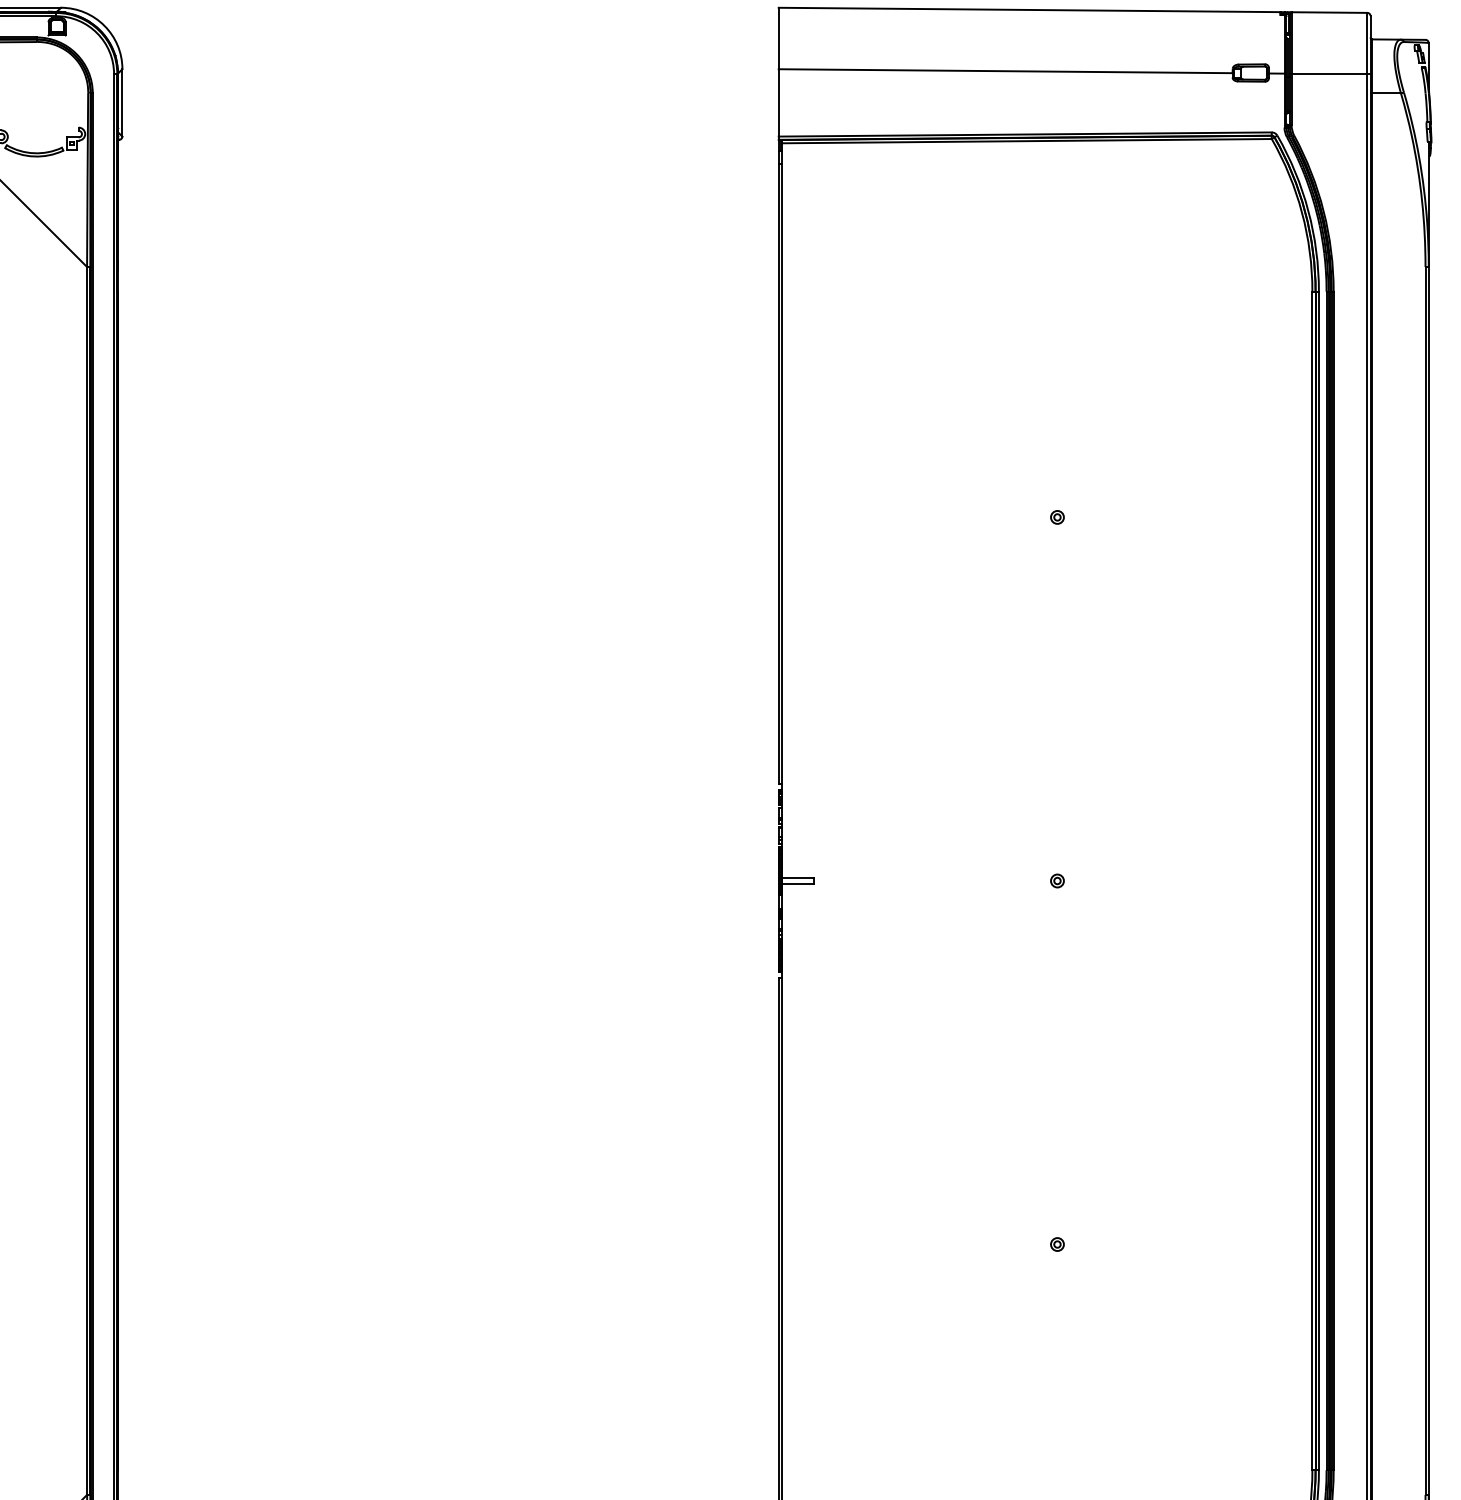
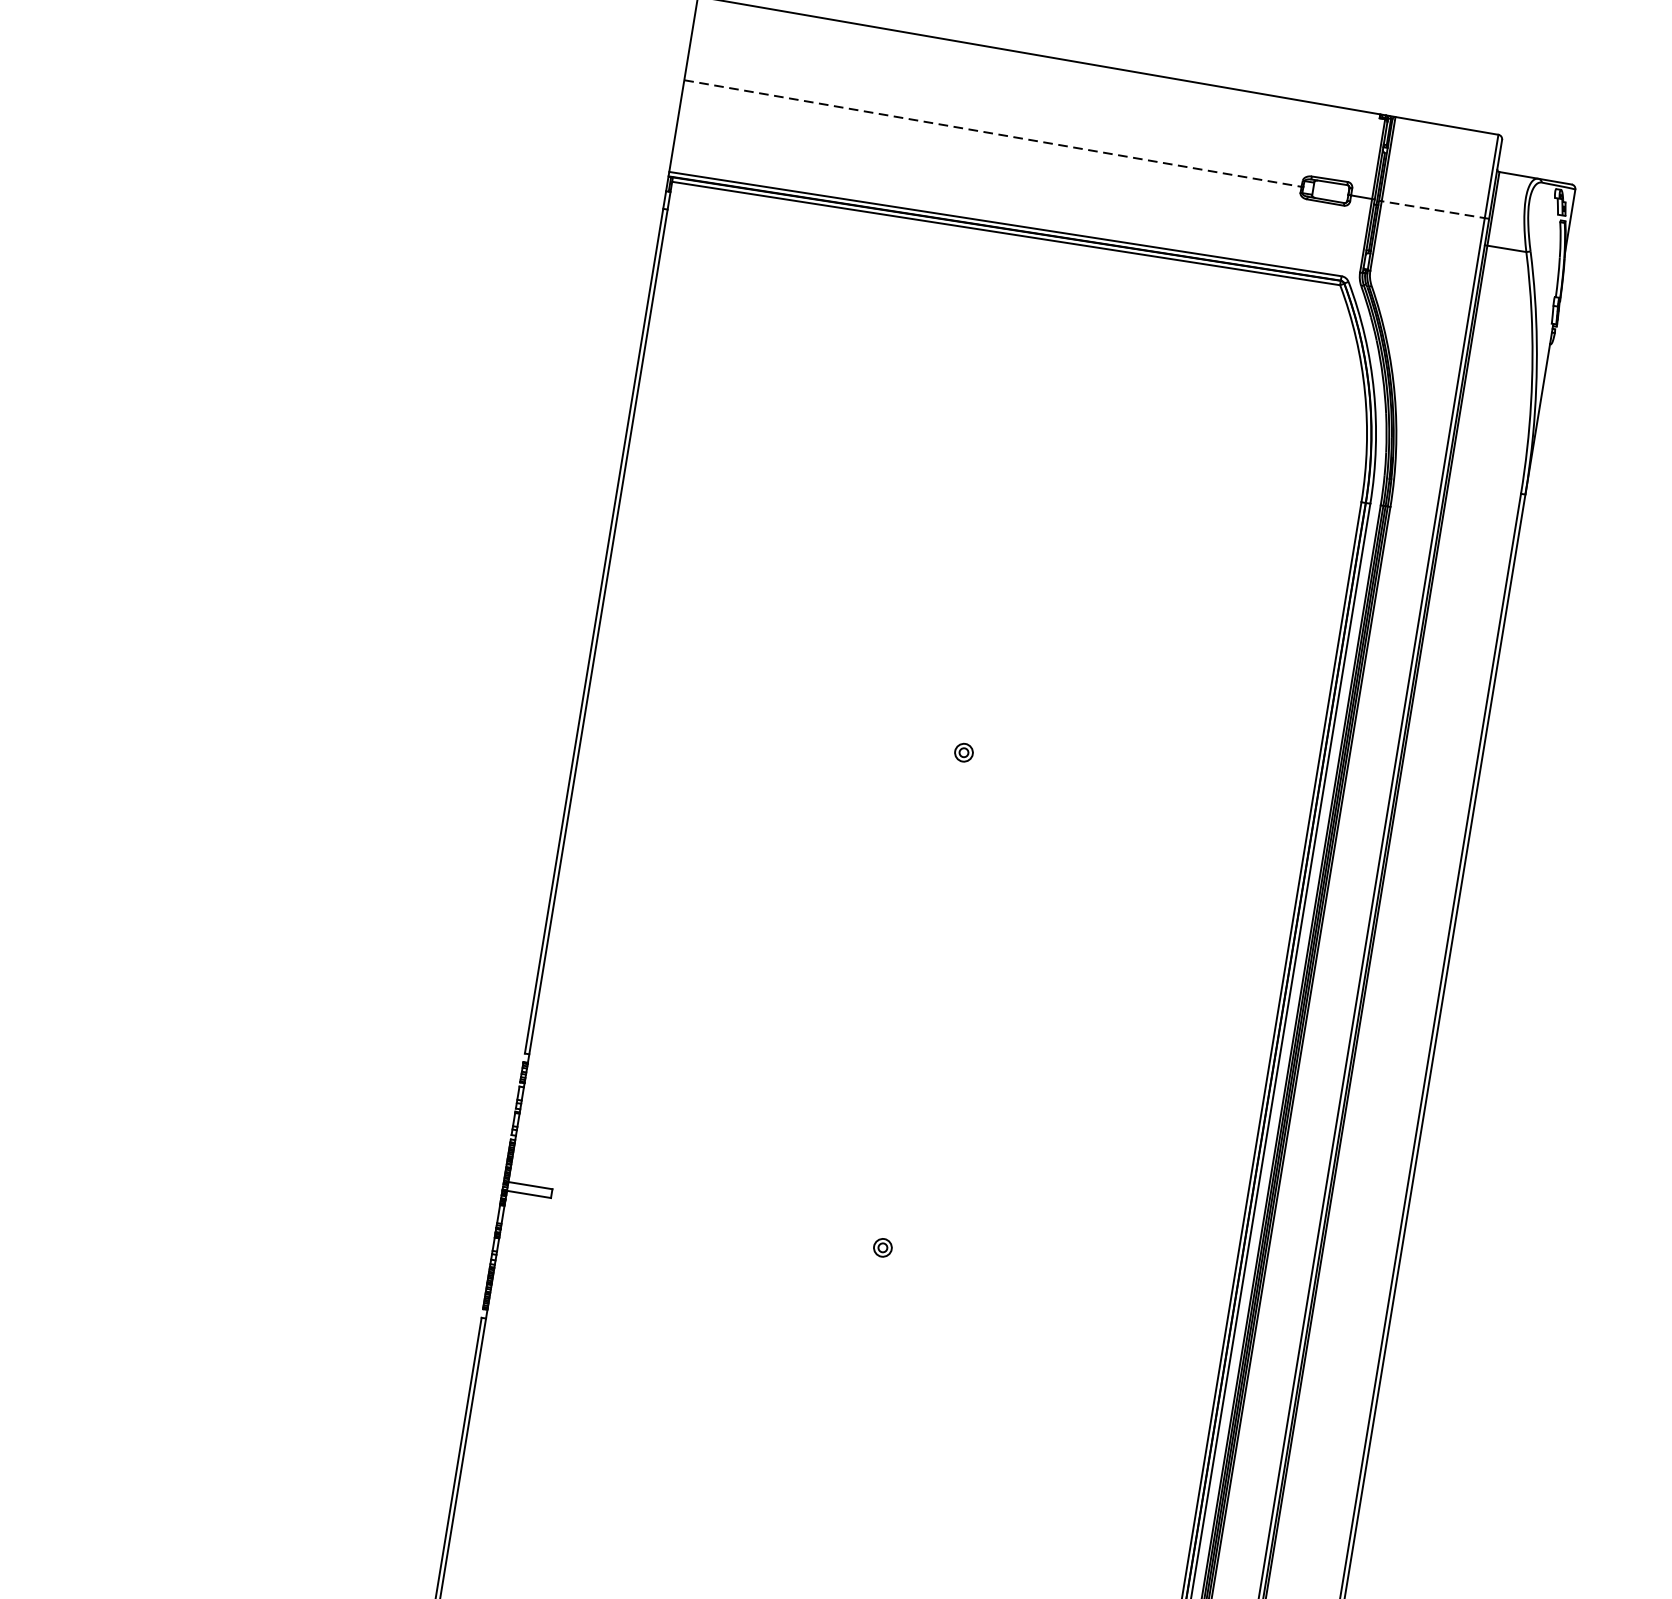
line: (1005, 71) -> (992, 133), solid -> dashed
line: (1329, 74) -> (1433, 210), solid -> dashed

